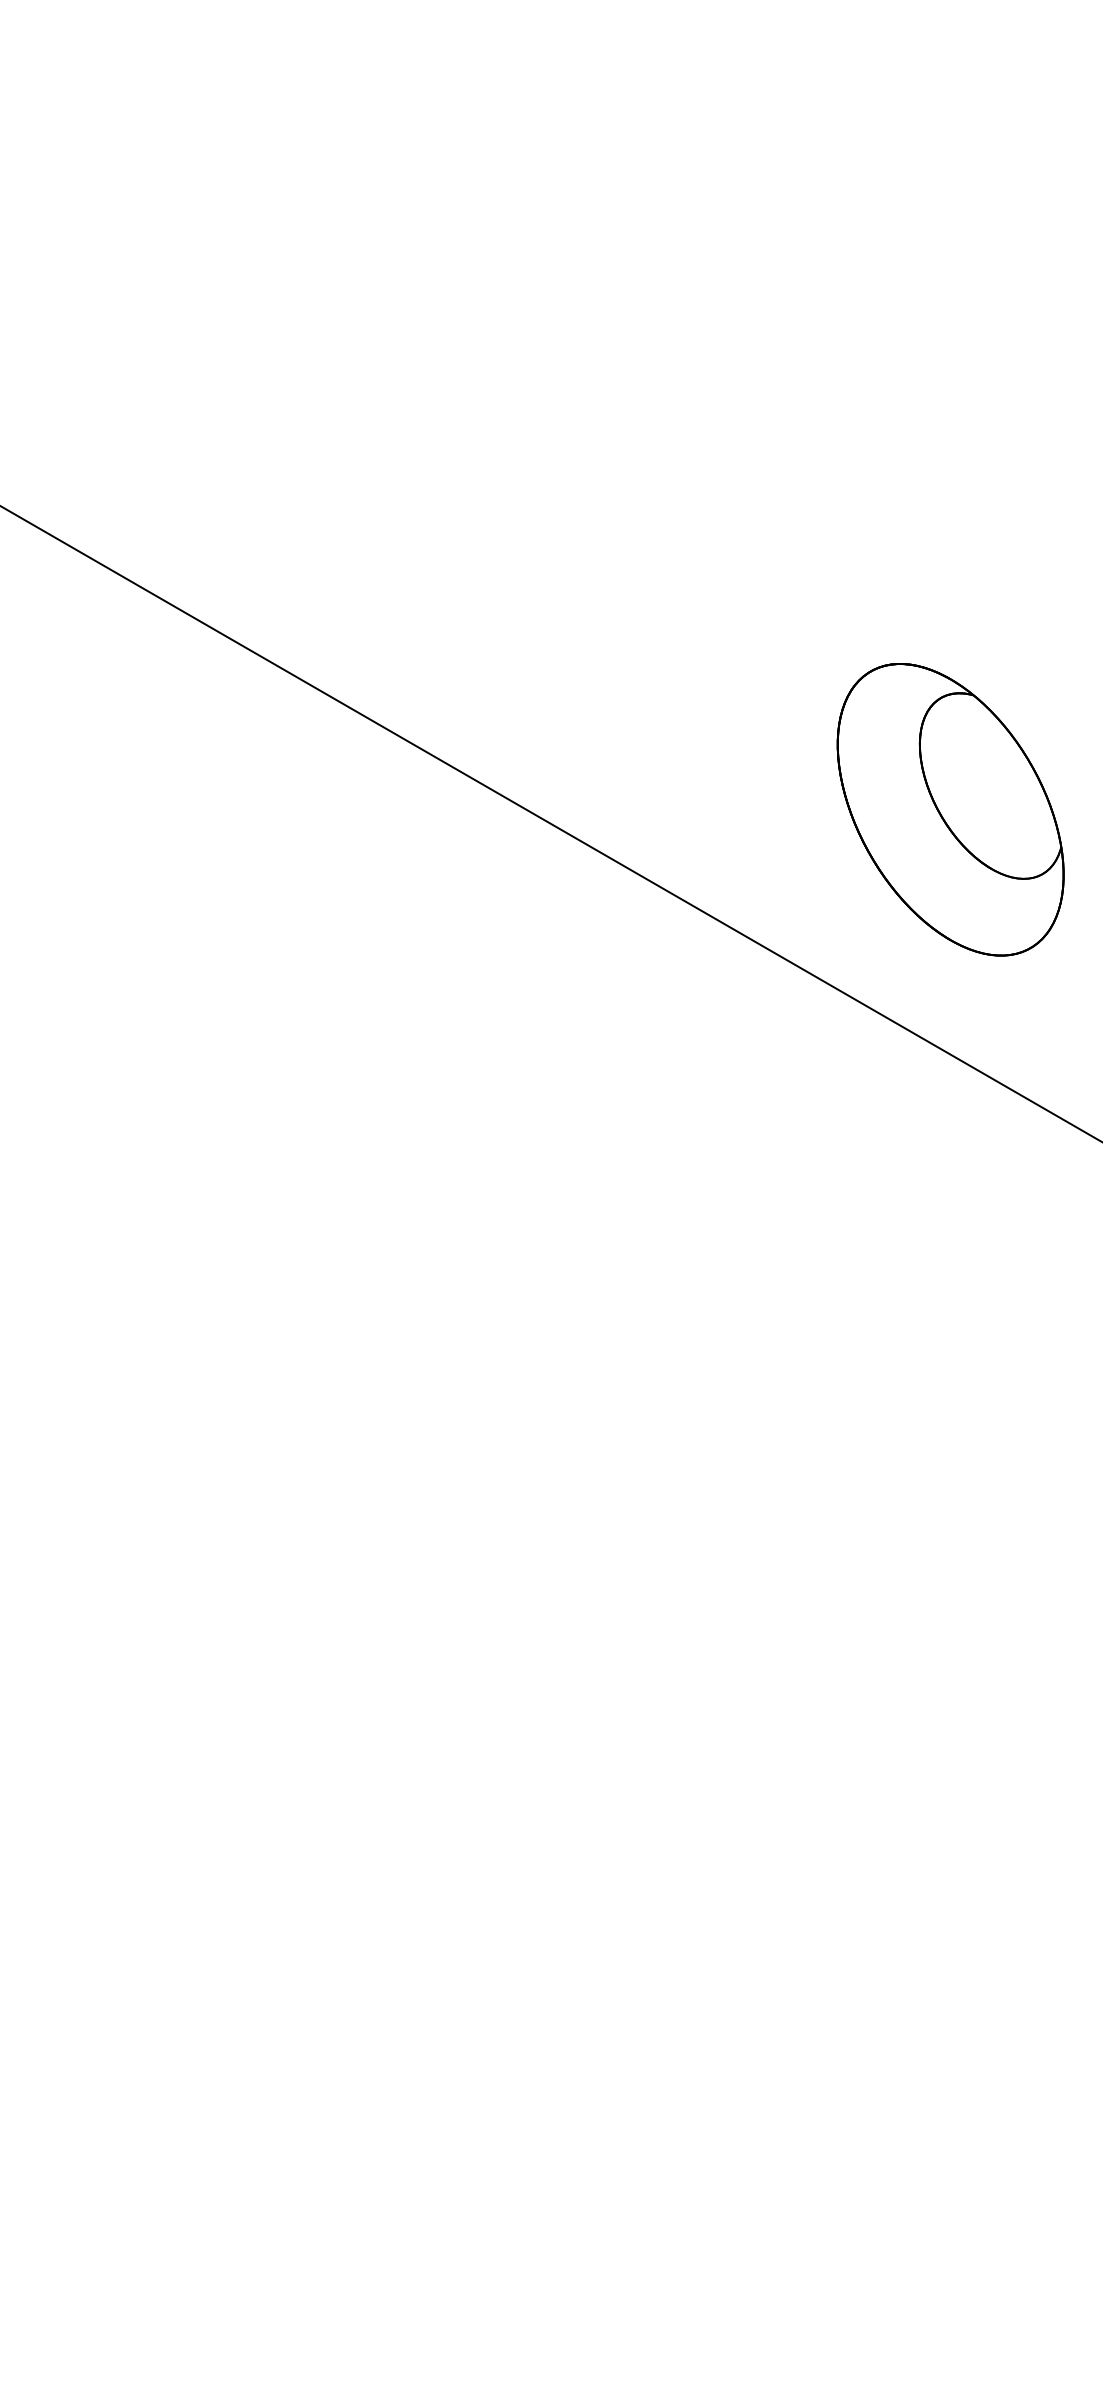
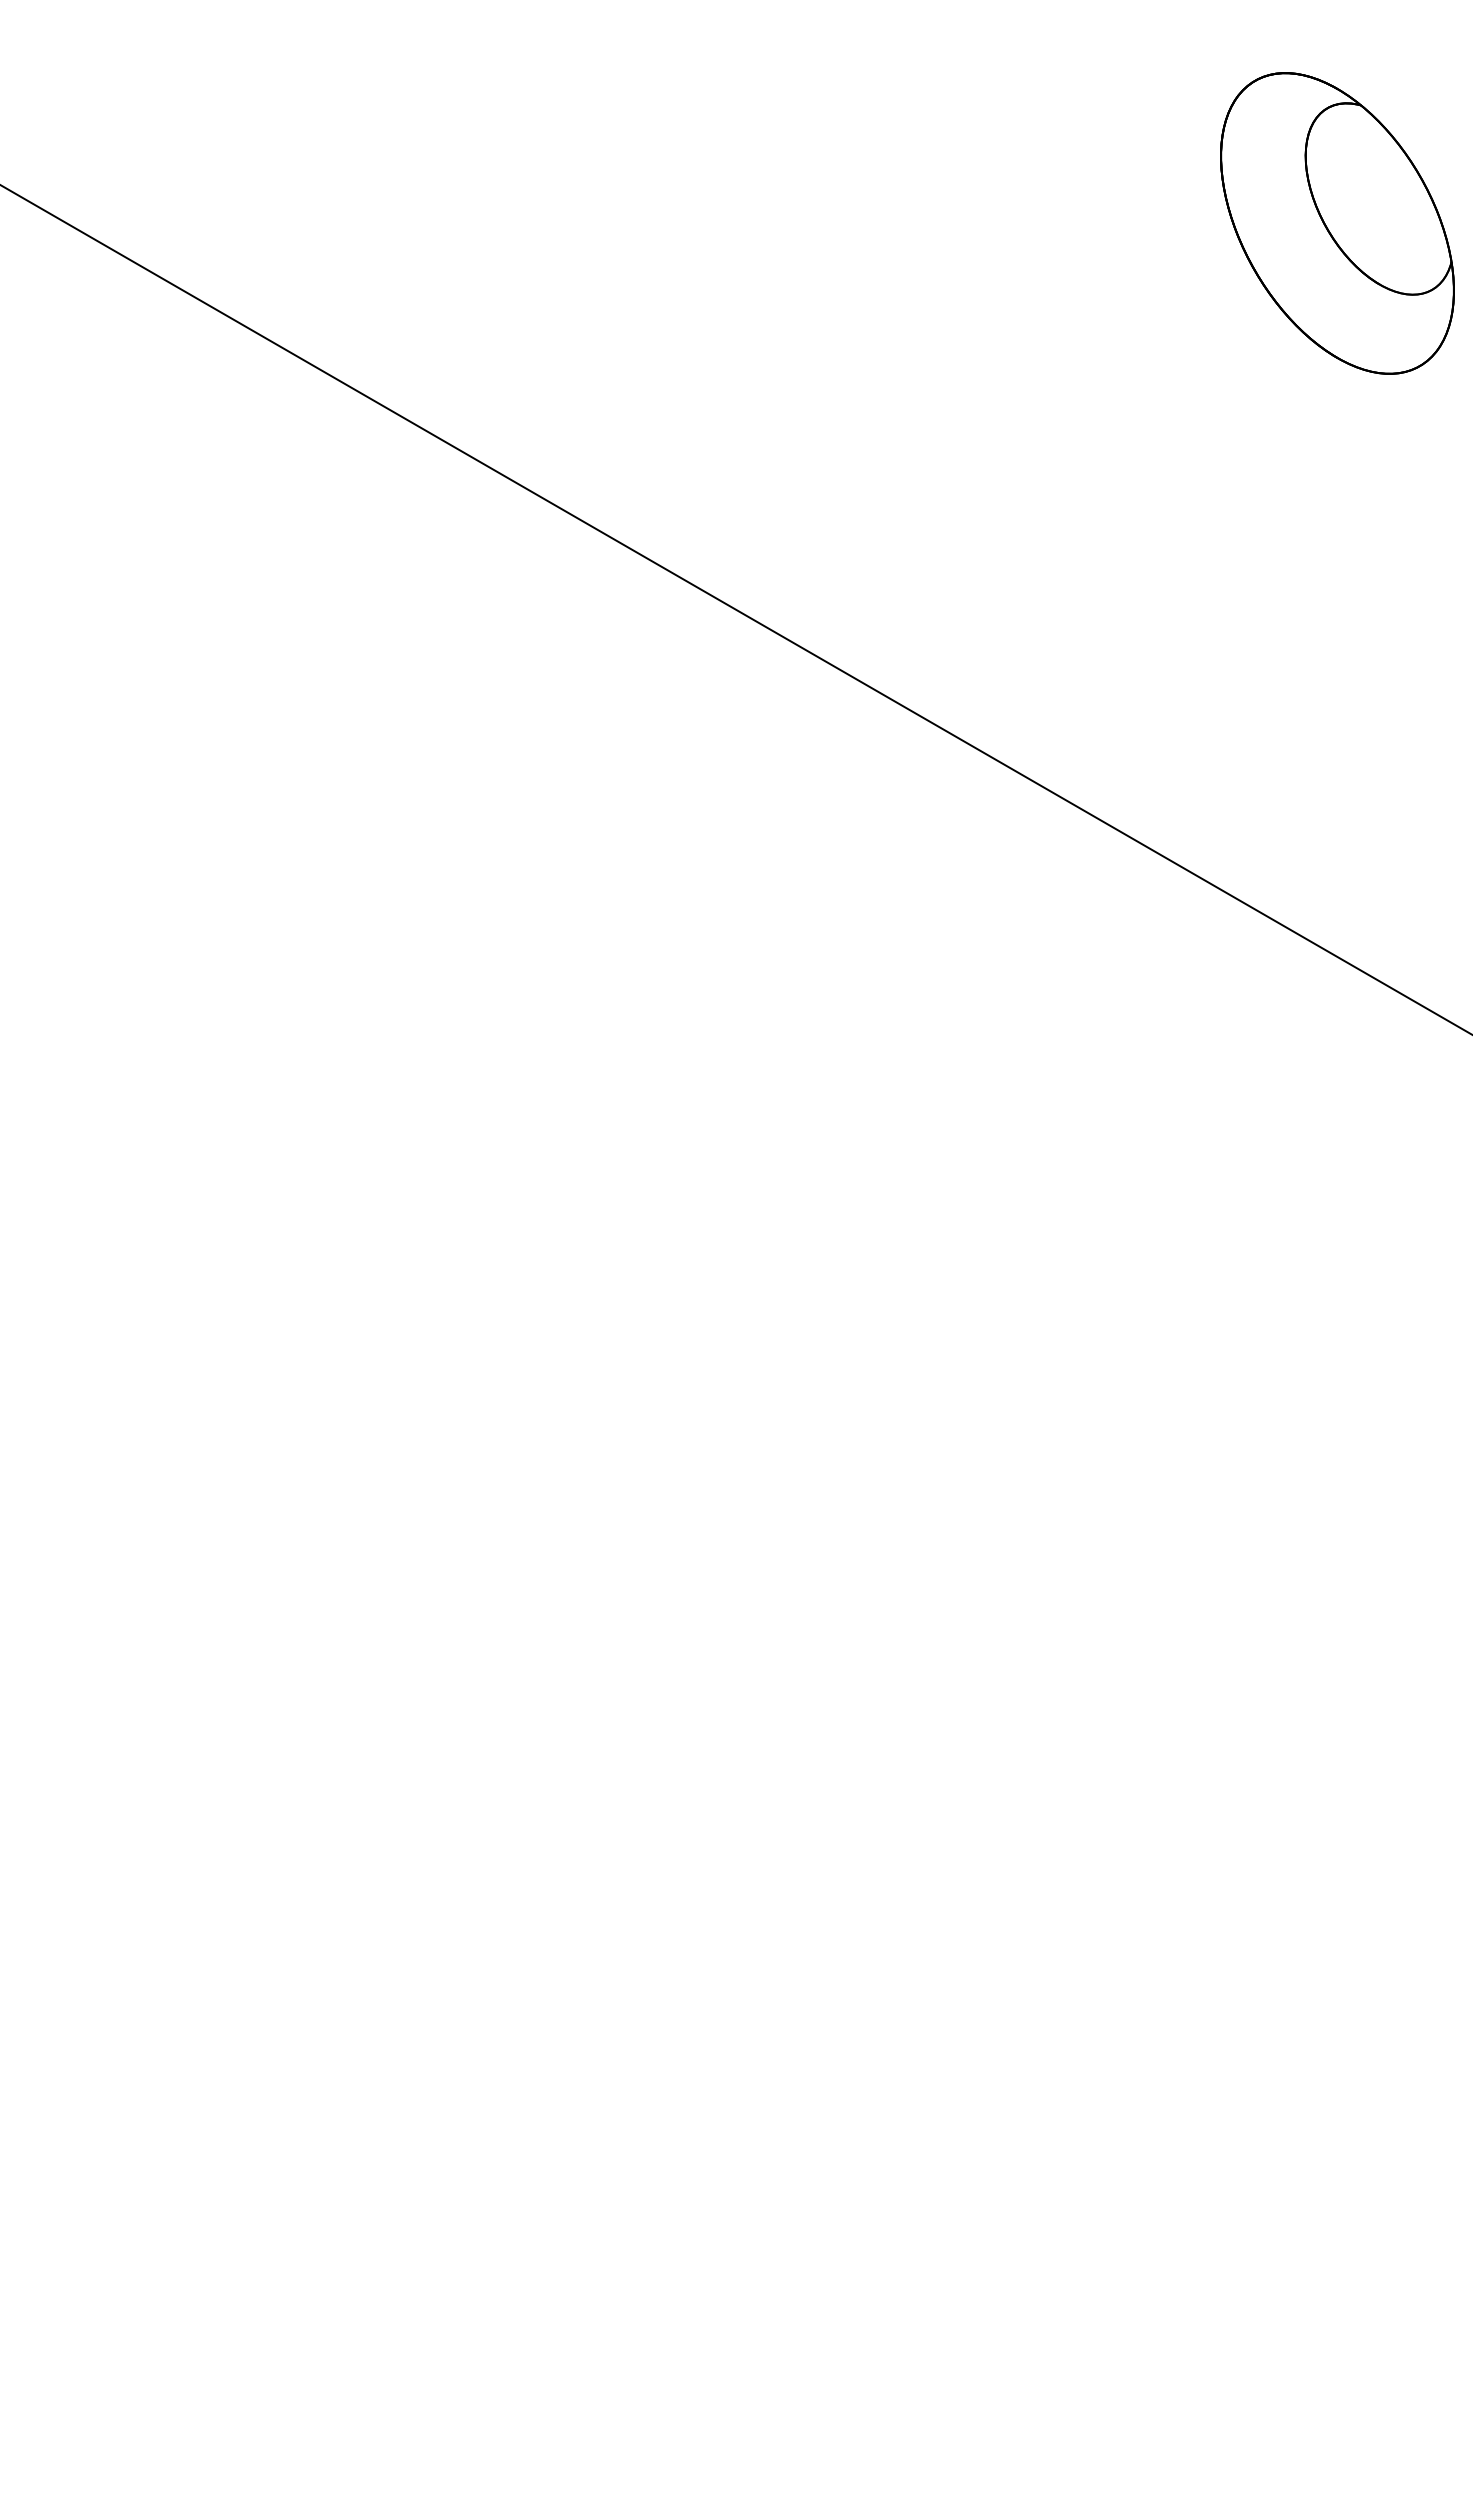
part: (950, 809) -> (1337, 223), moved

